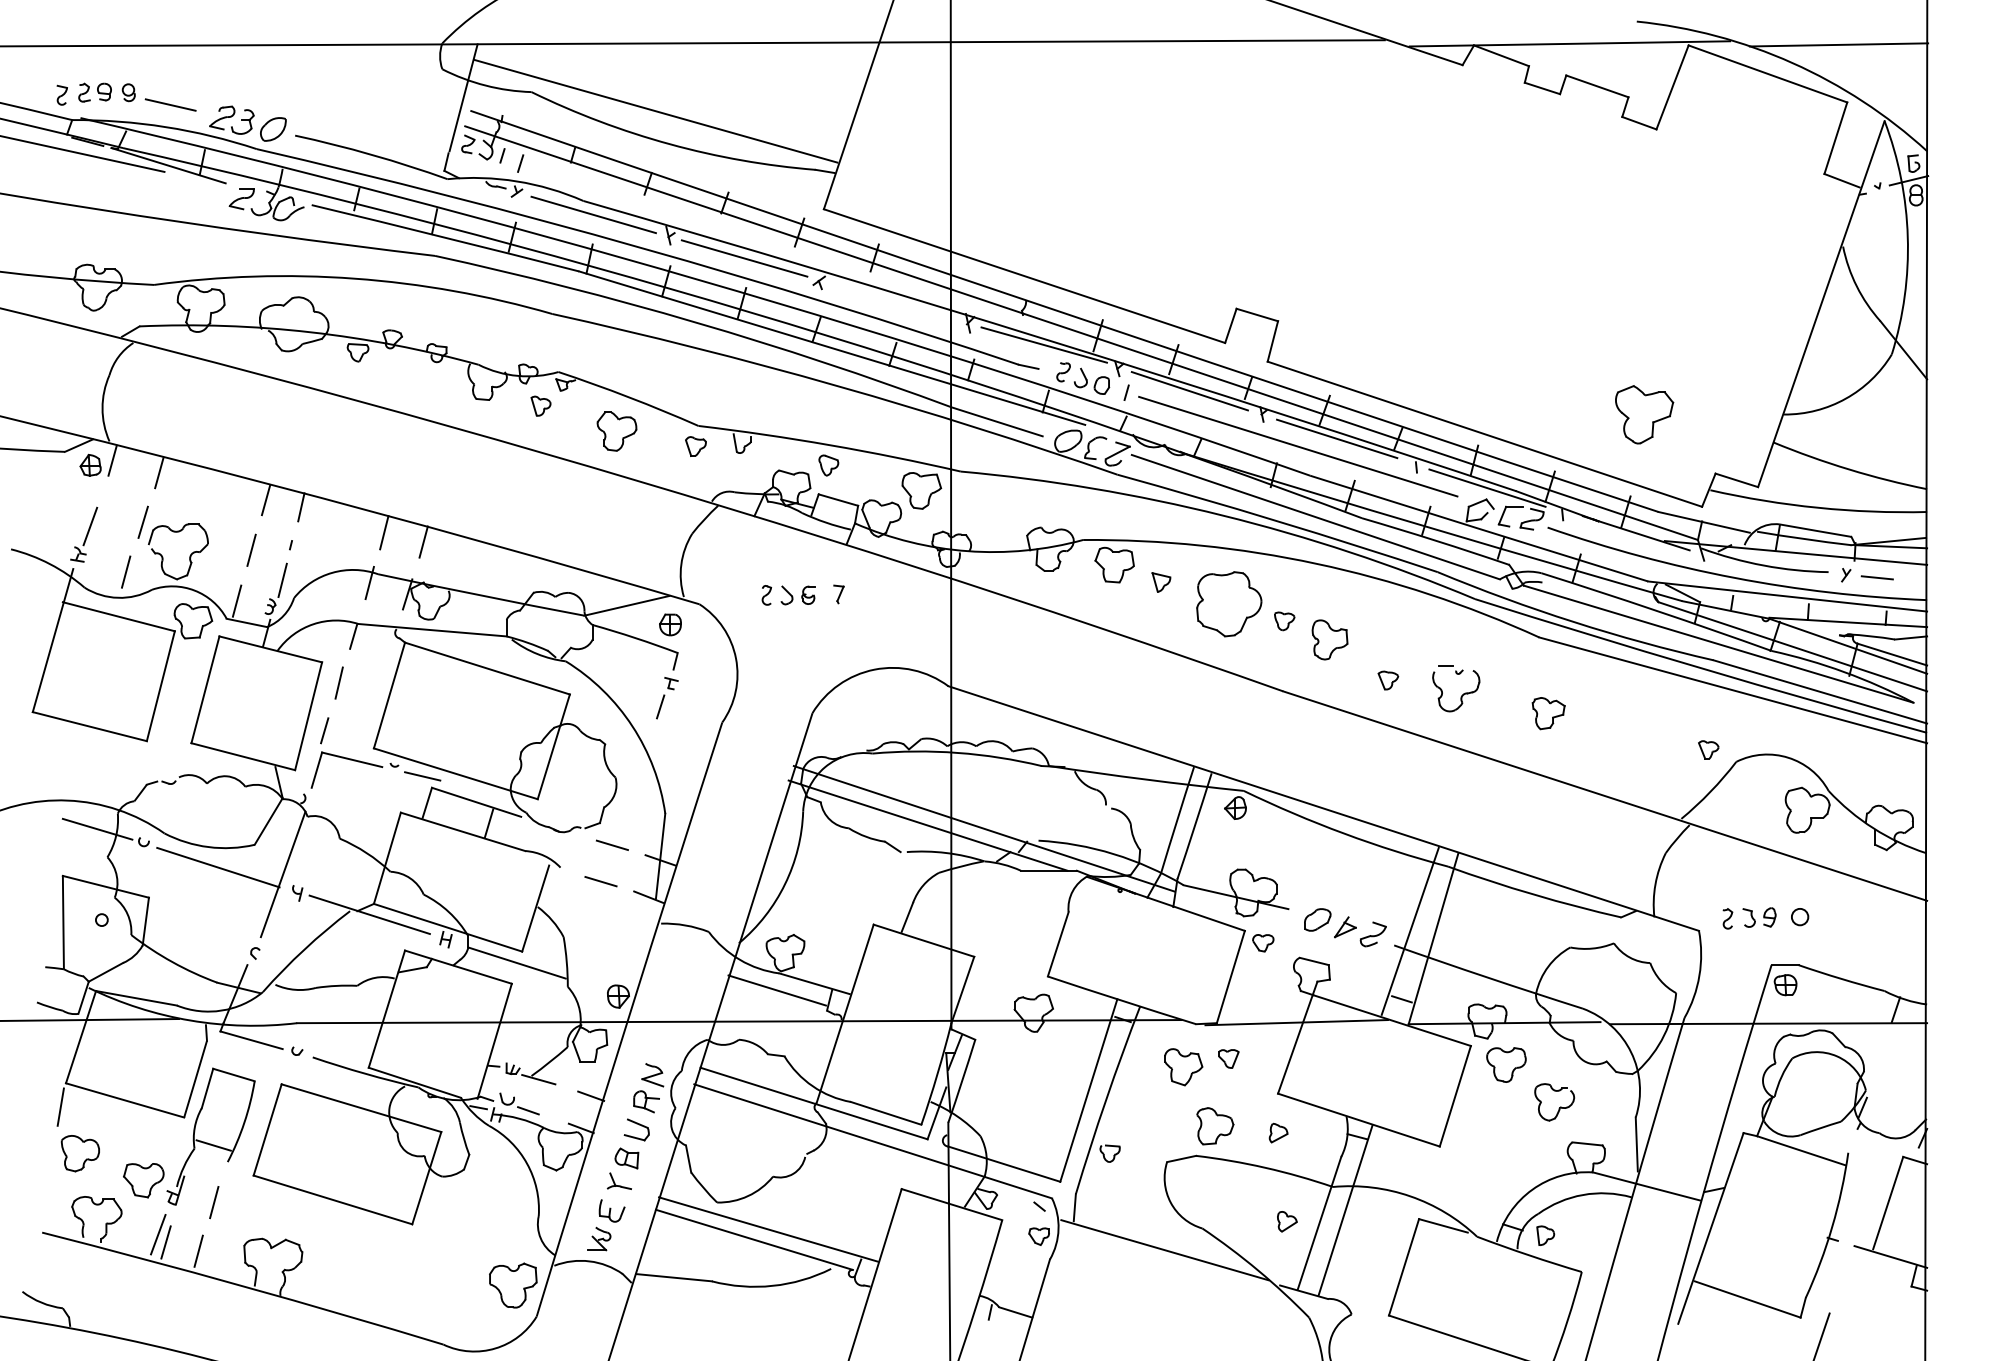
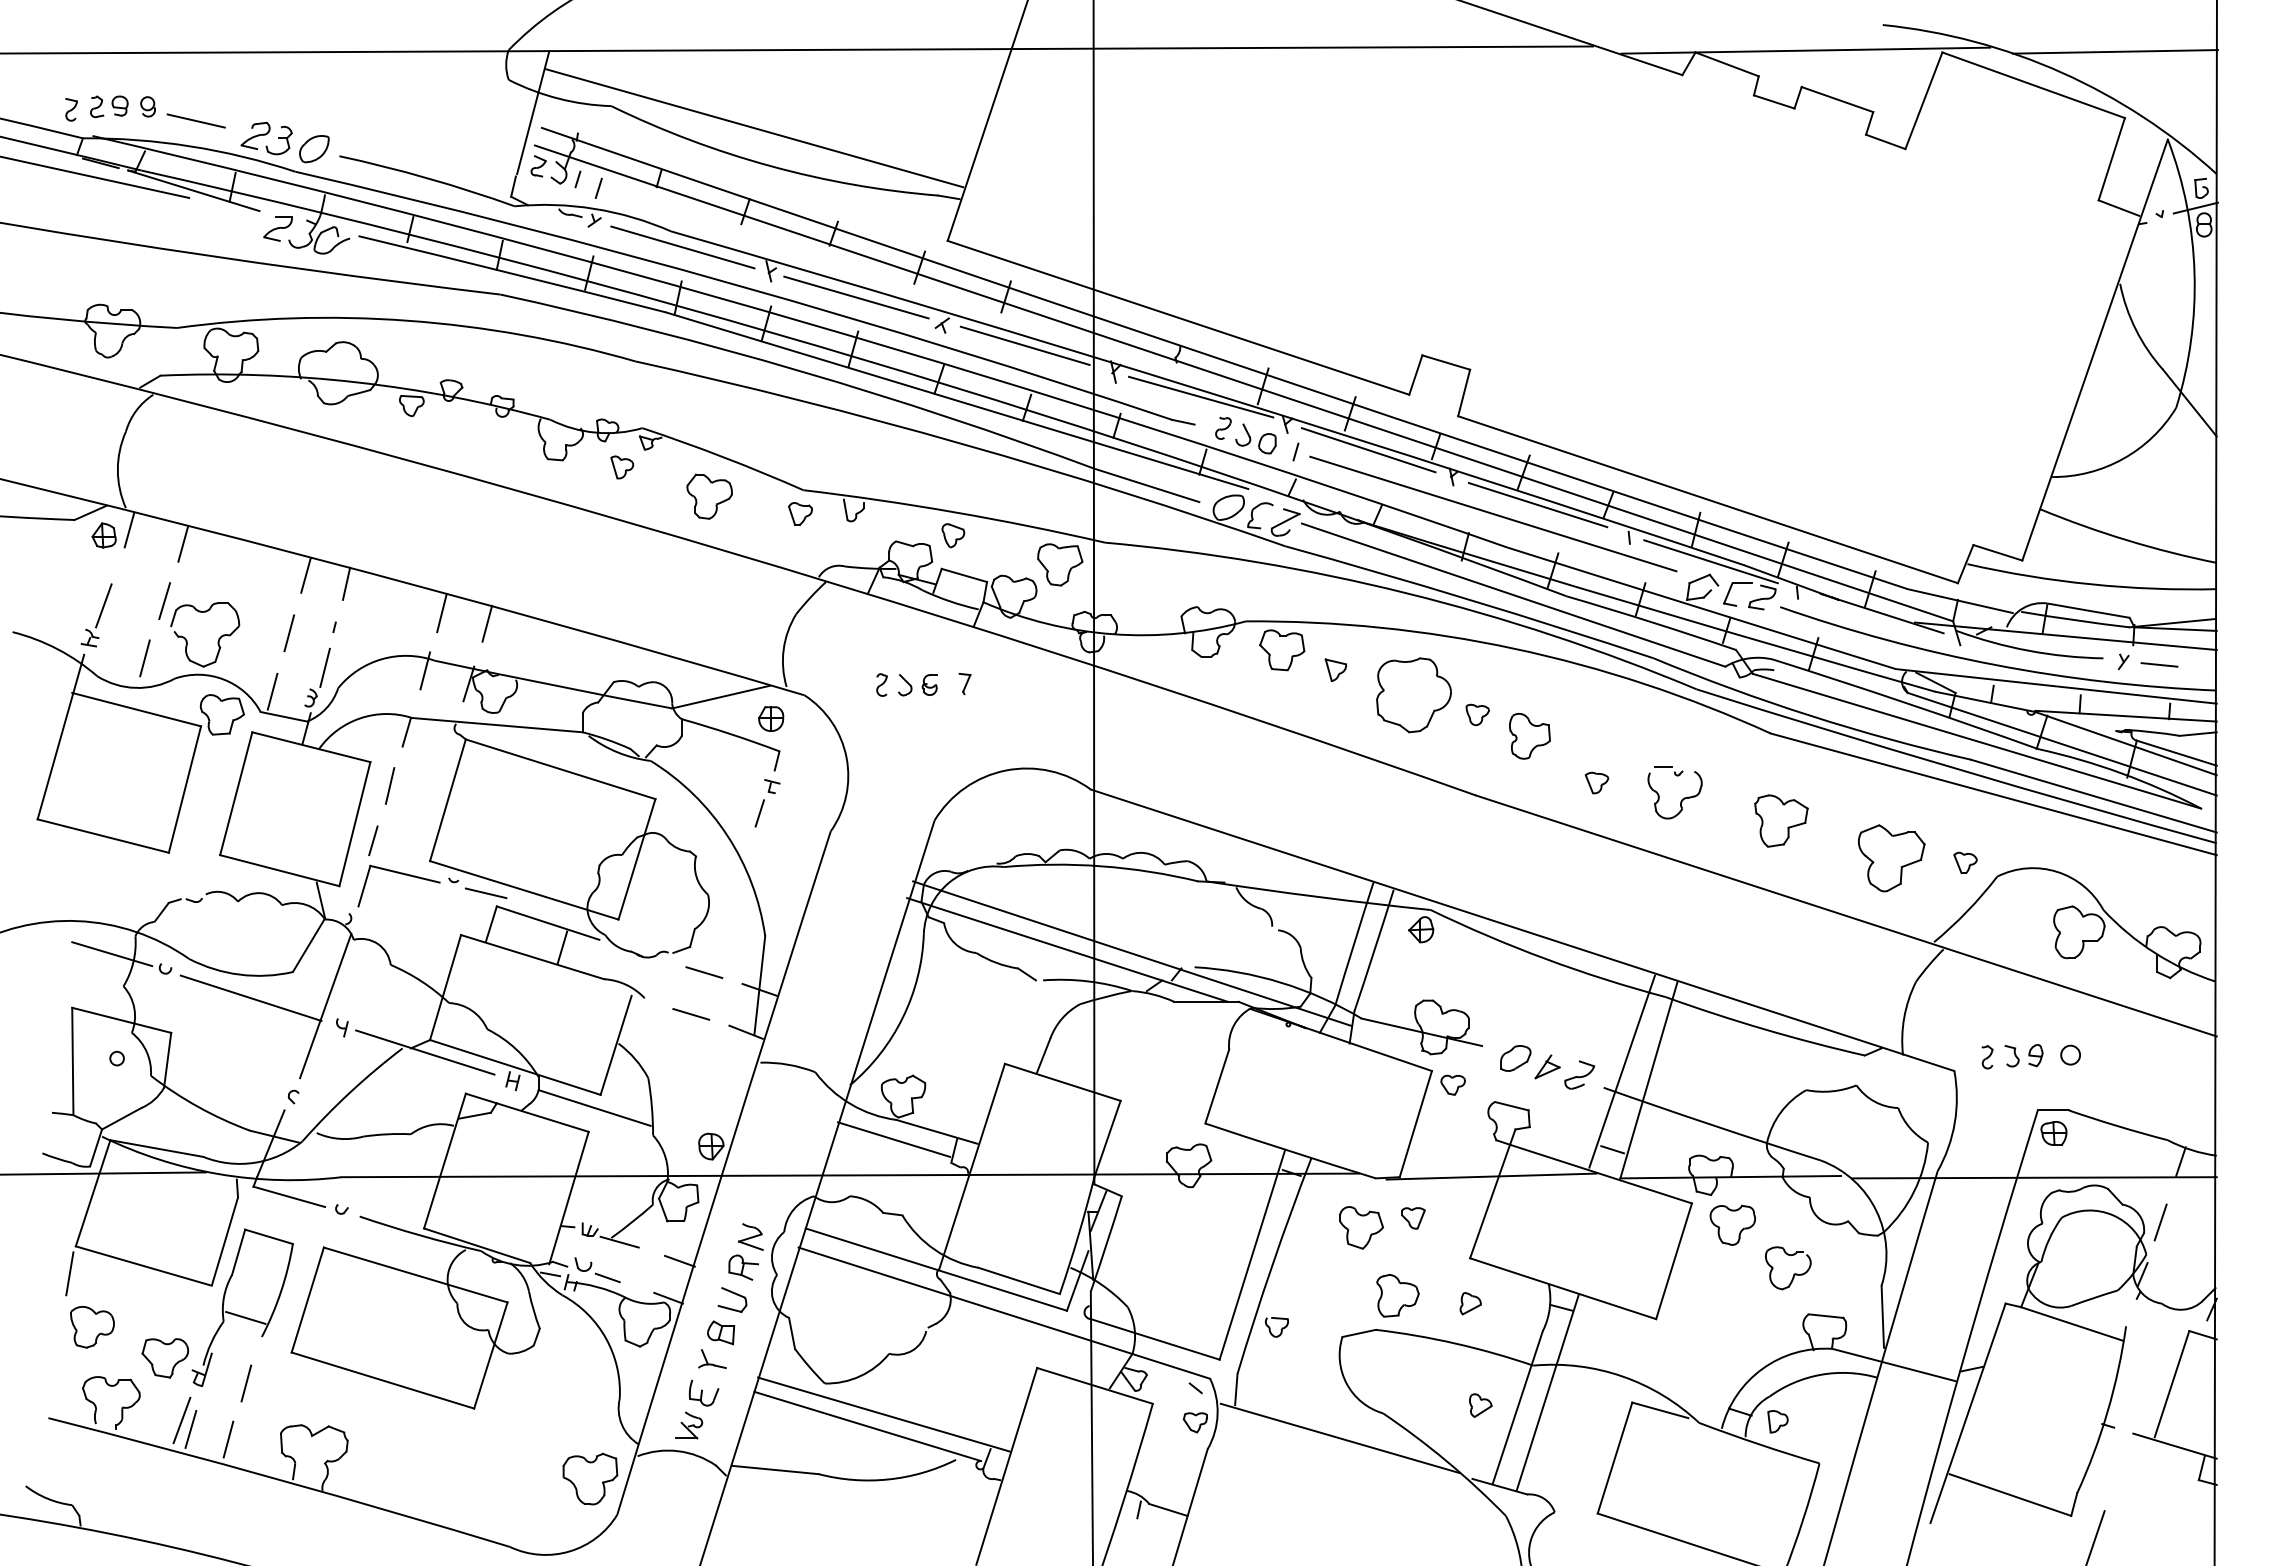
line: (890, 300) -> (1024, 345), added
part: (1644, 414) -> (1891, 858), moved
part: (1548, 713) -> (1781, 820), size x1.43
line: (1878, 1062) -> (2160, 1222), added

